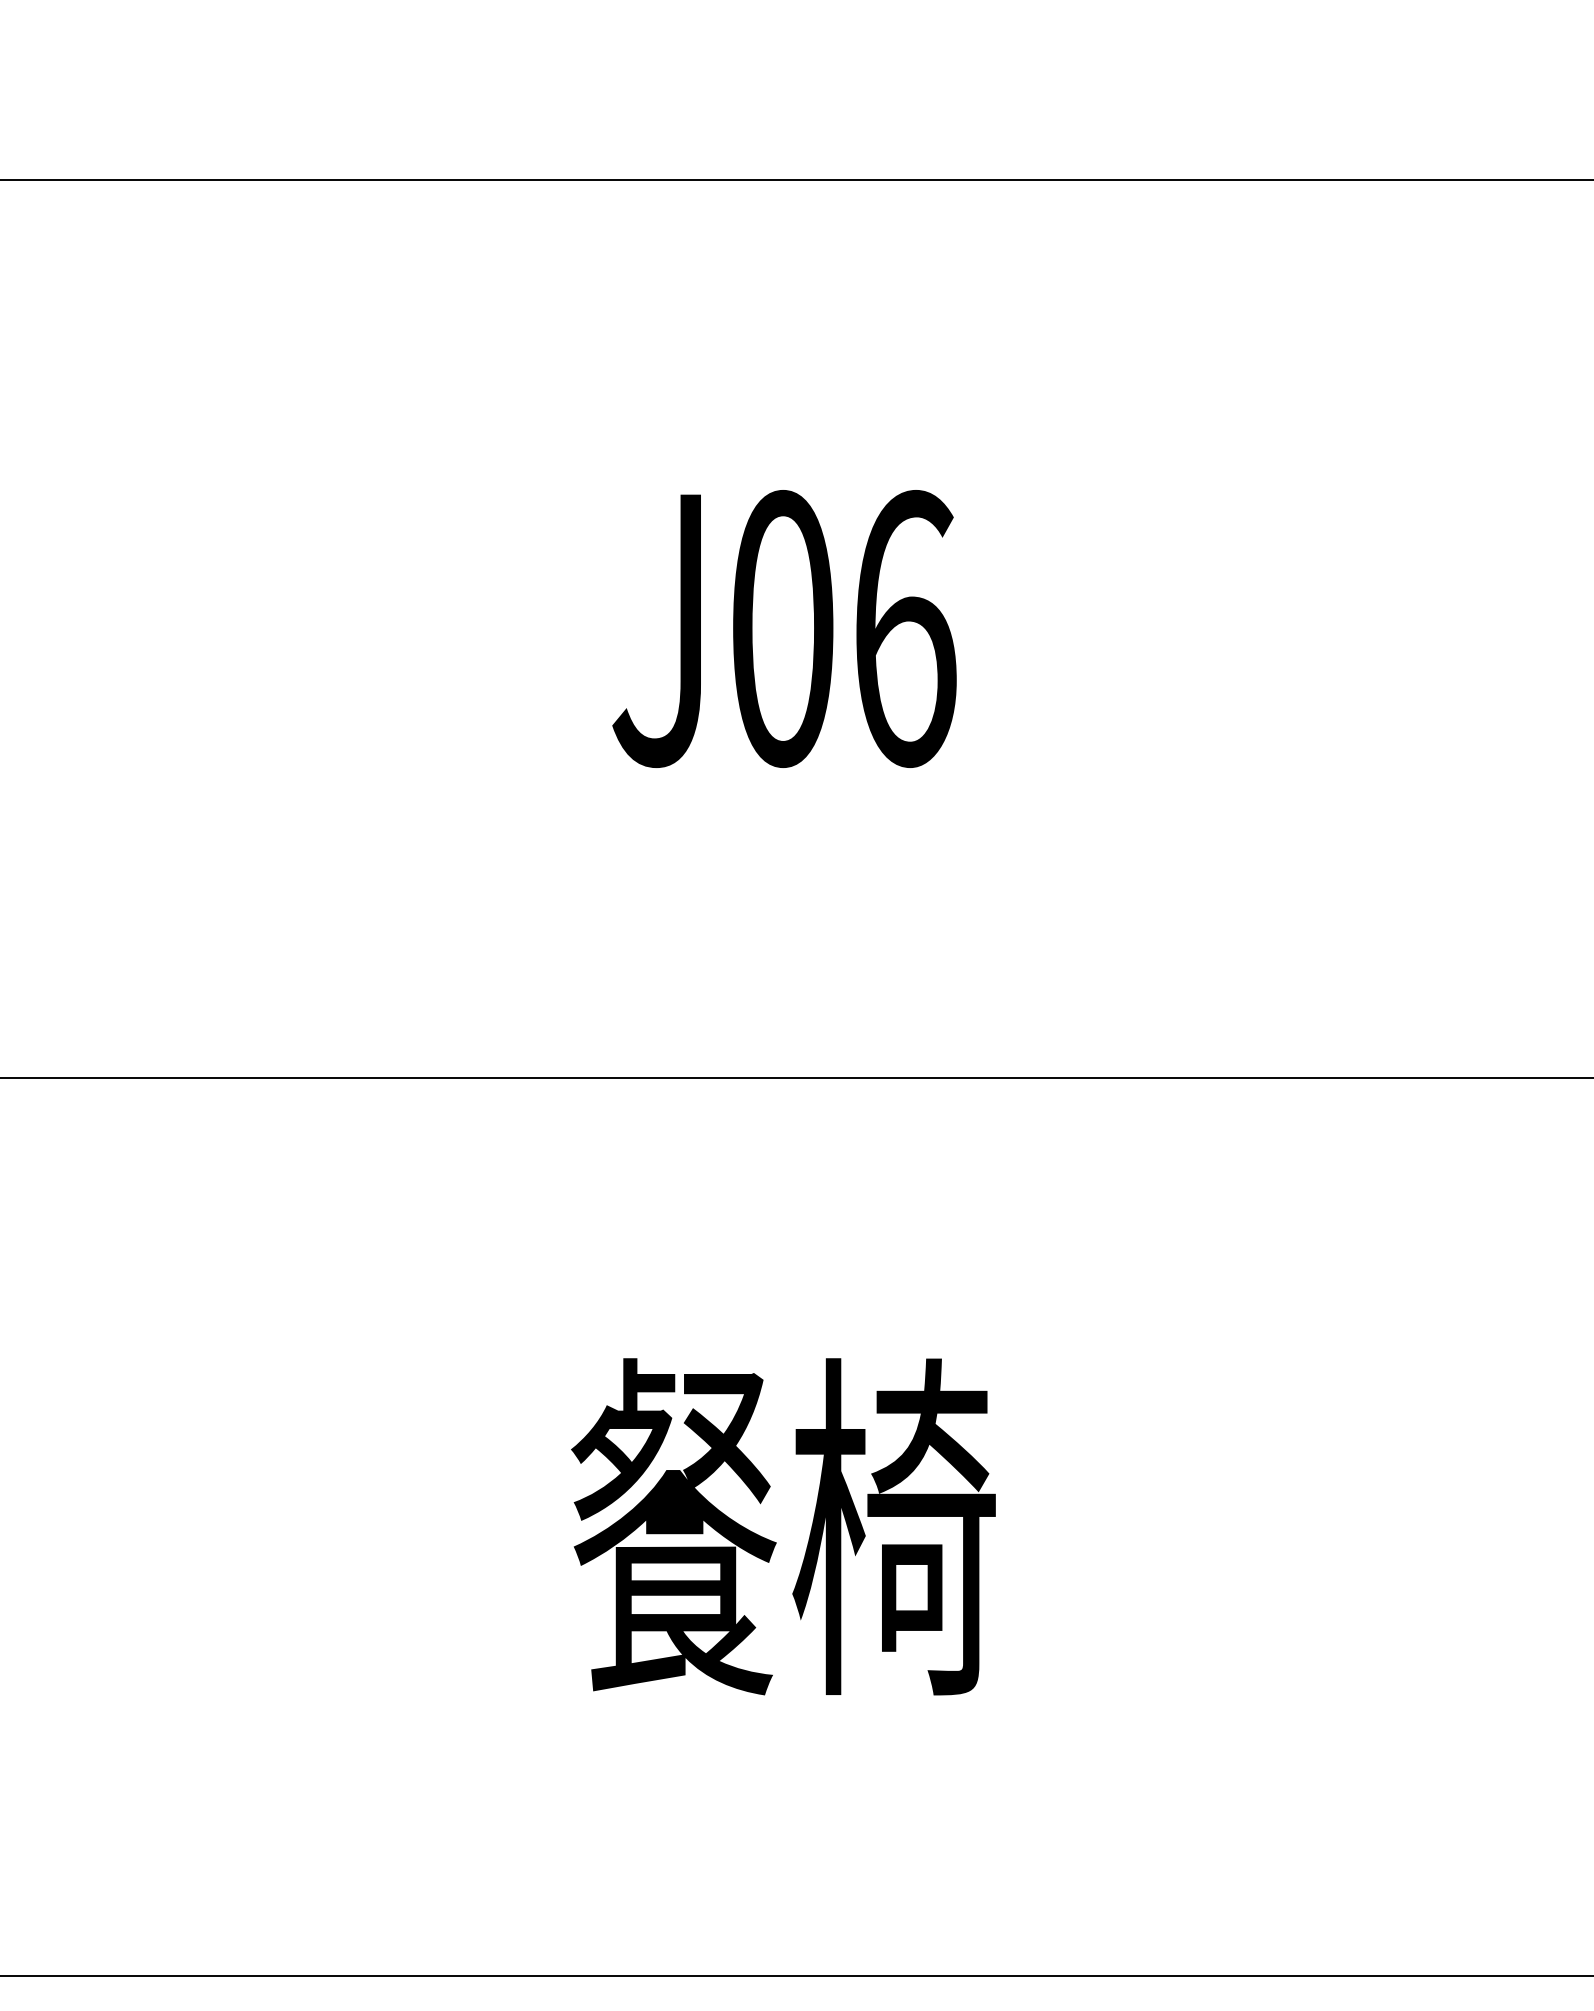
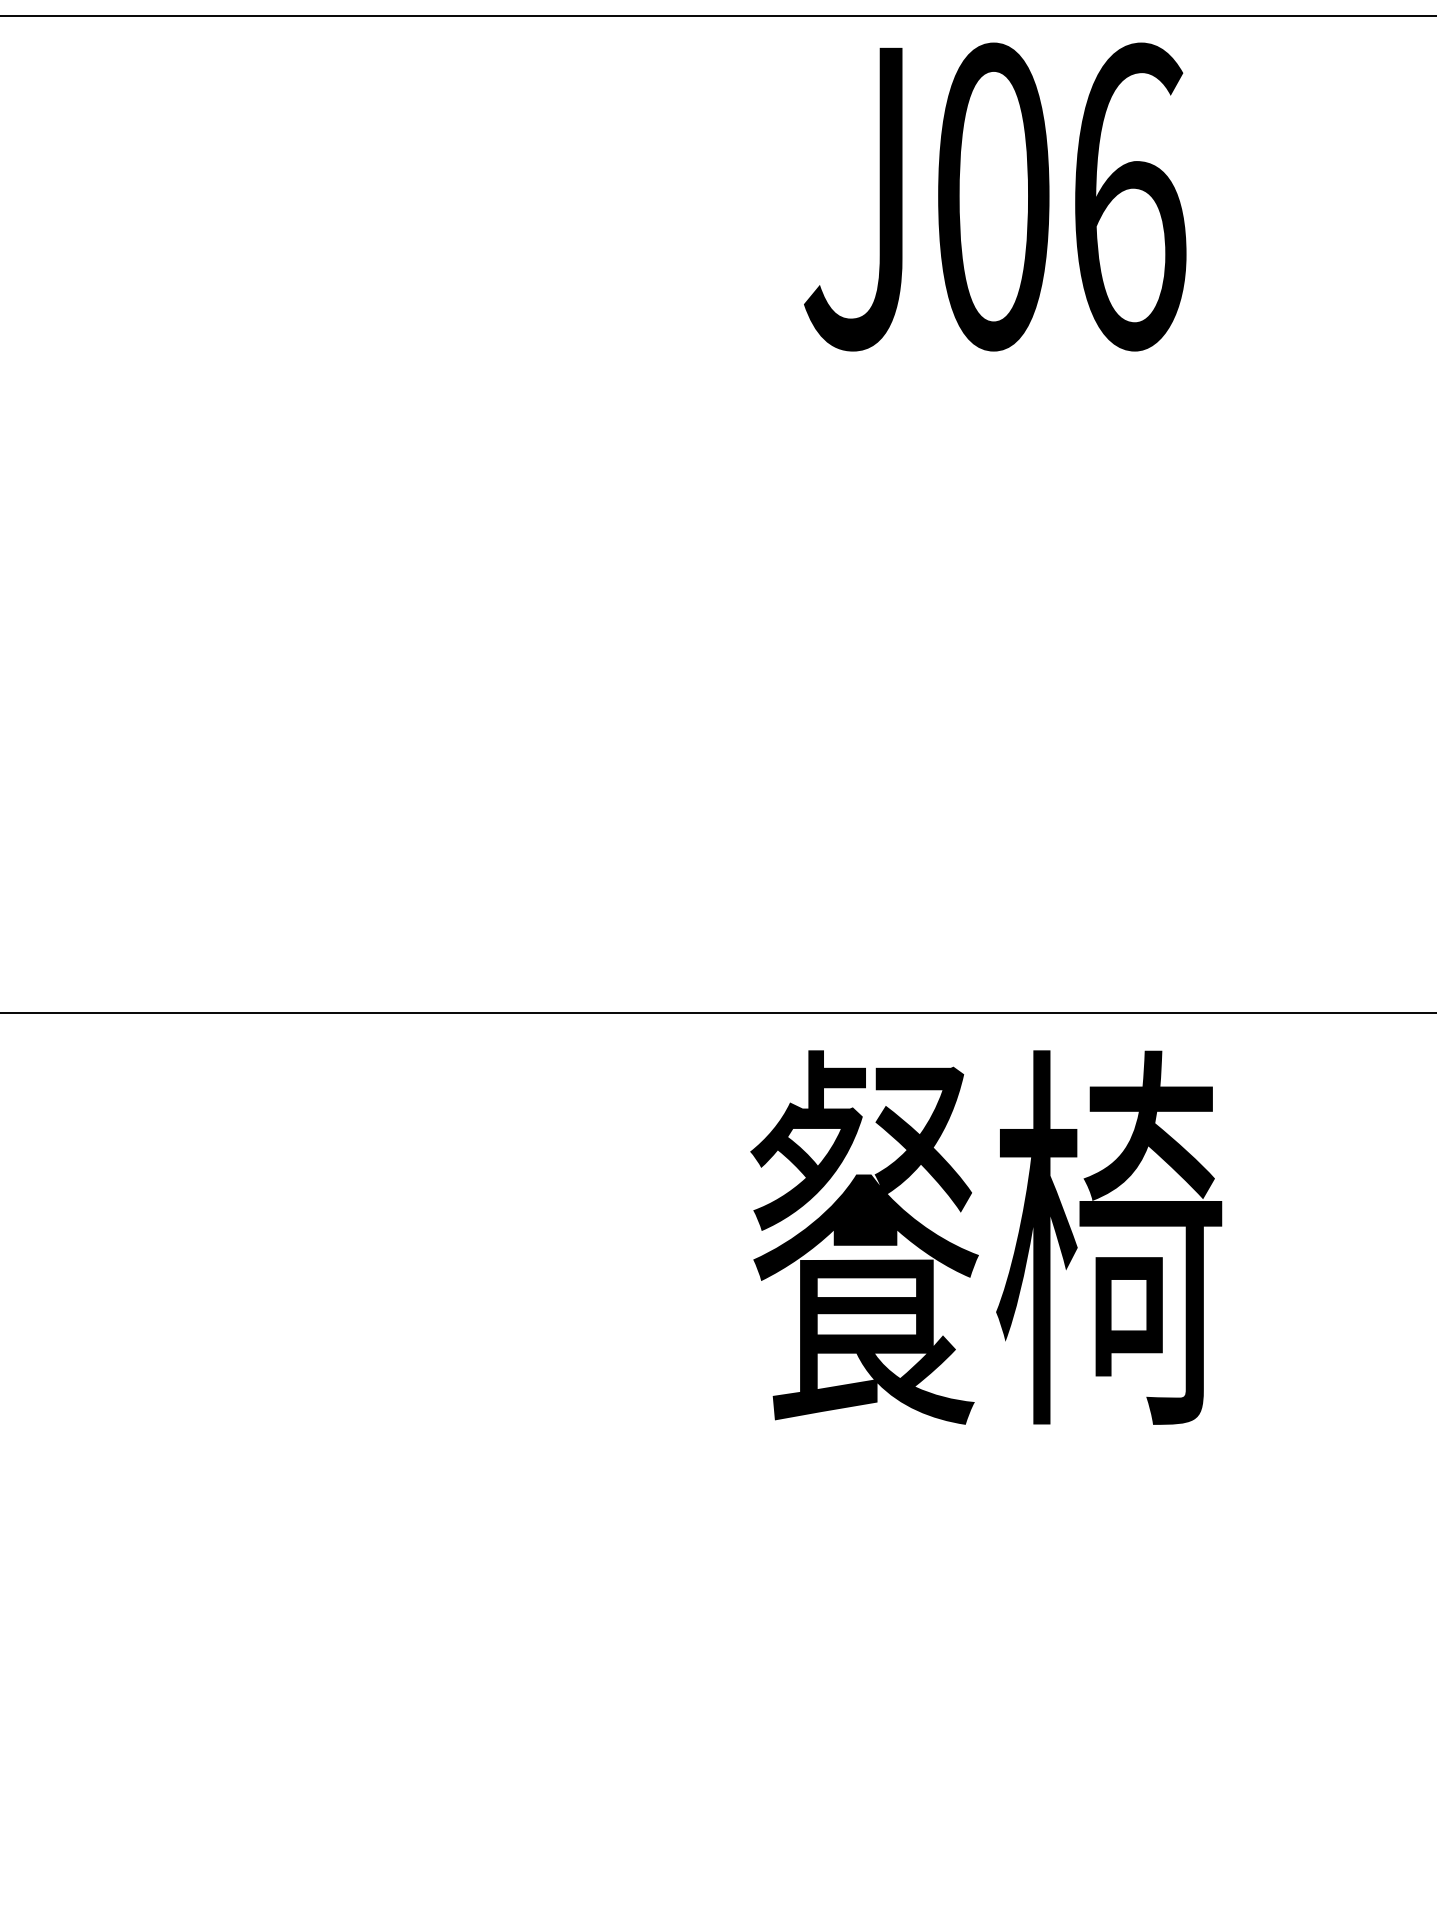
text: (784, 628) -> (995, 196), moved
text: (783, 1526) -> (986, 1237), moved

